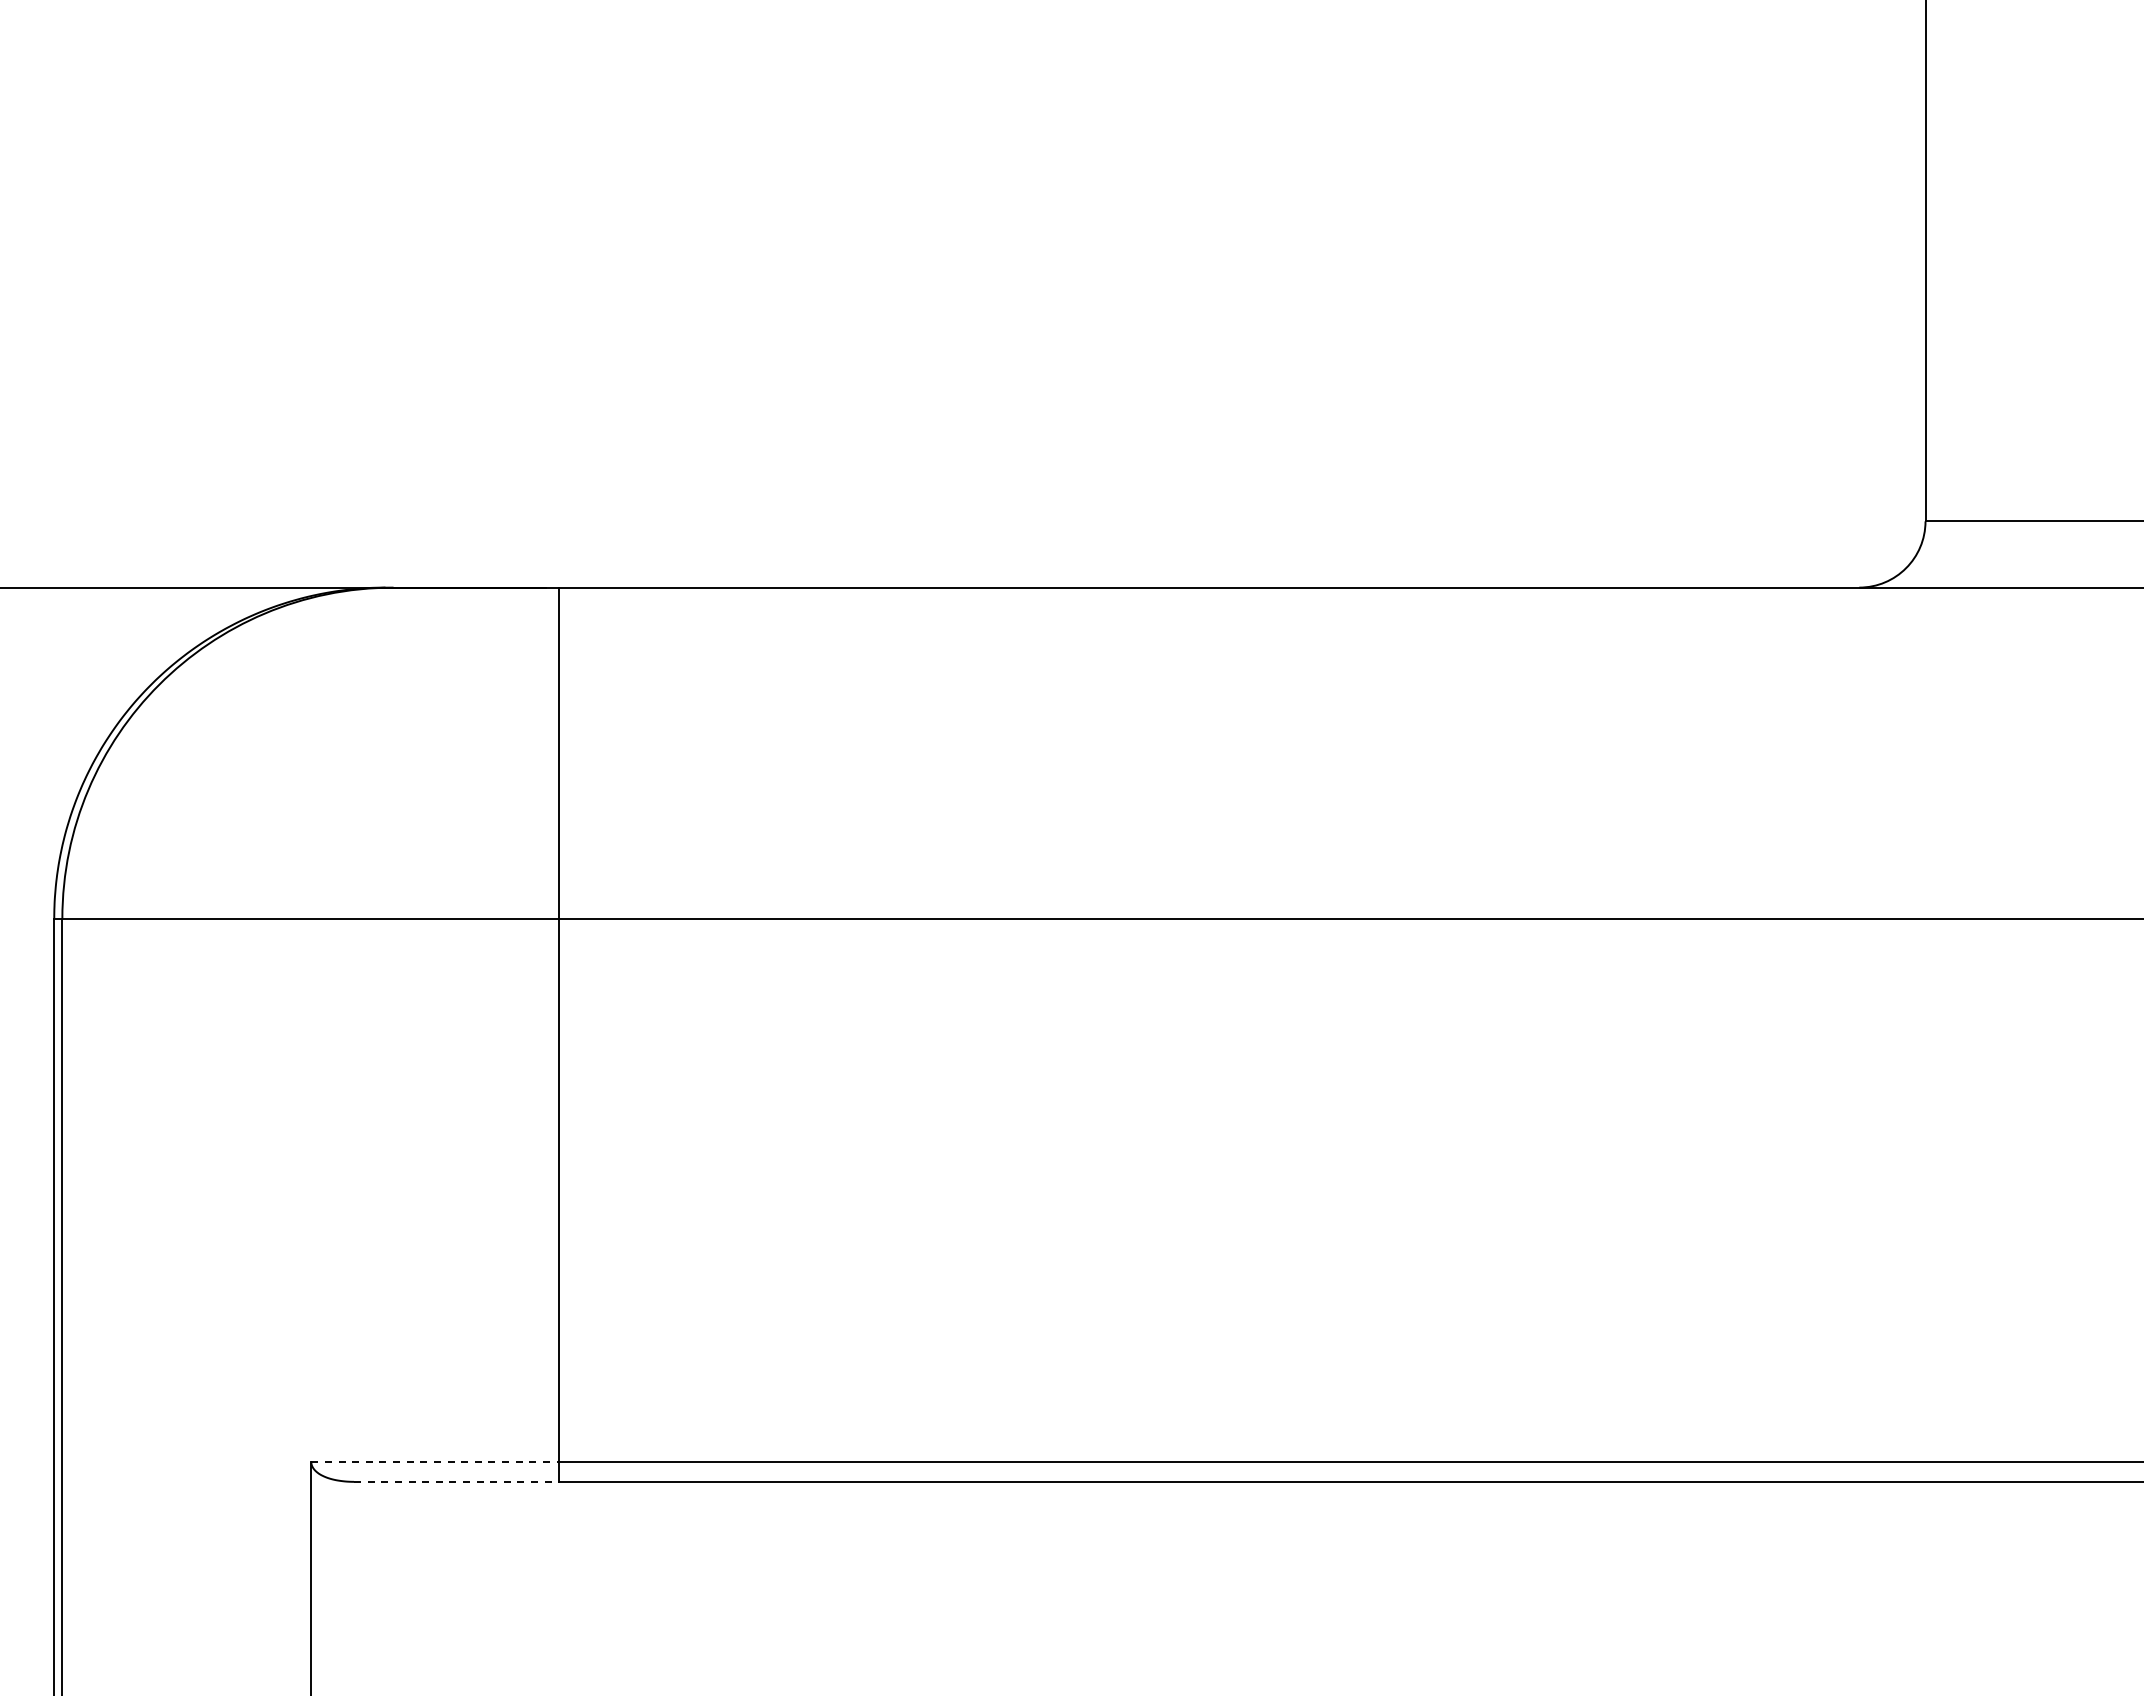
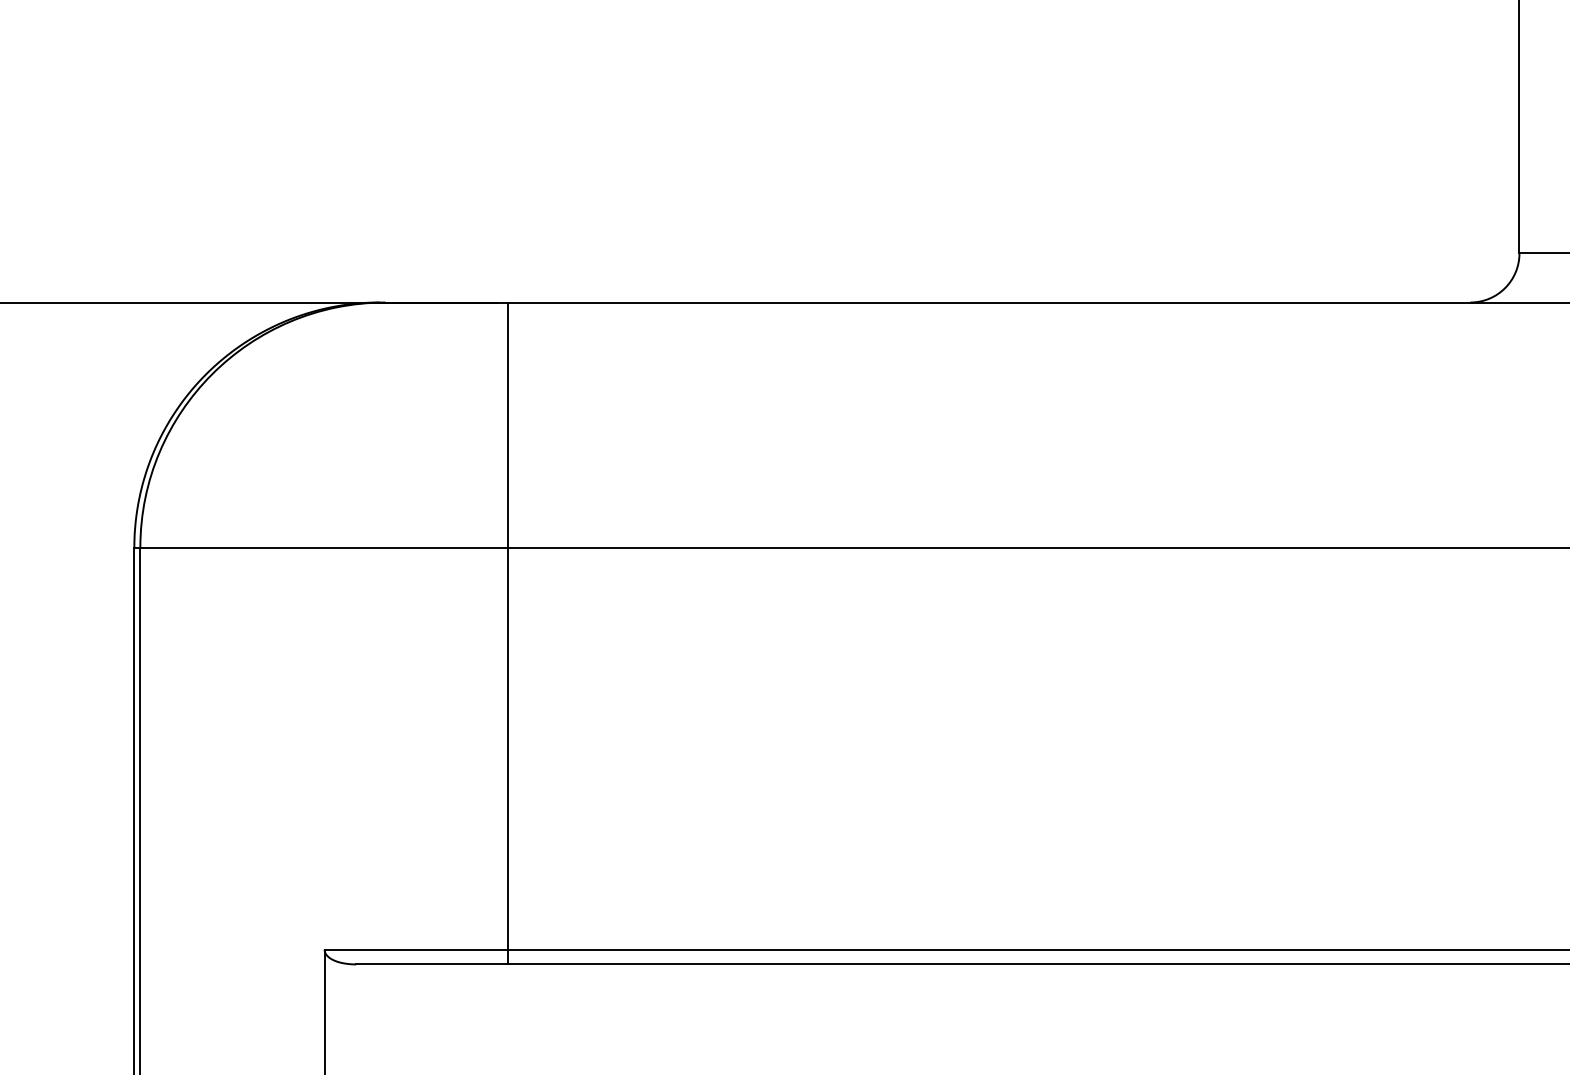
line: (435, 1461) -> (416, 949), dashed -> solid
line: (456, 1481) -> (432, 964), dashed -> solid

